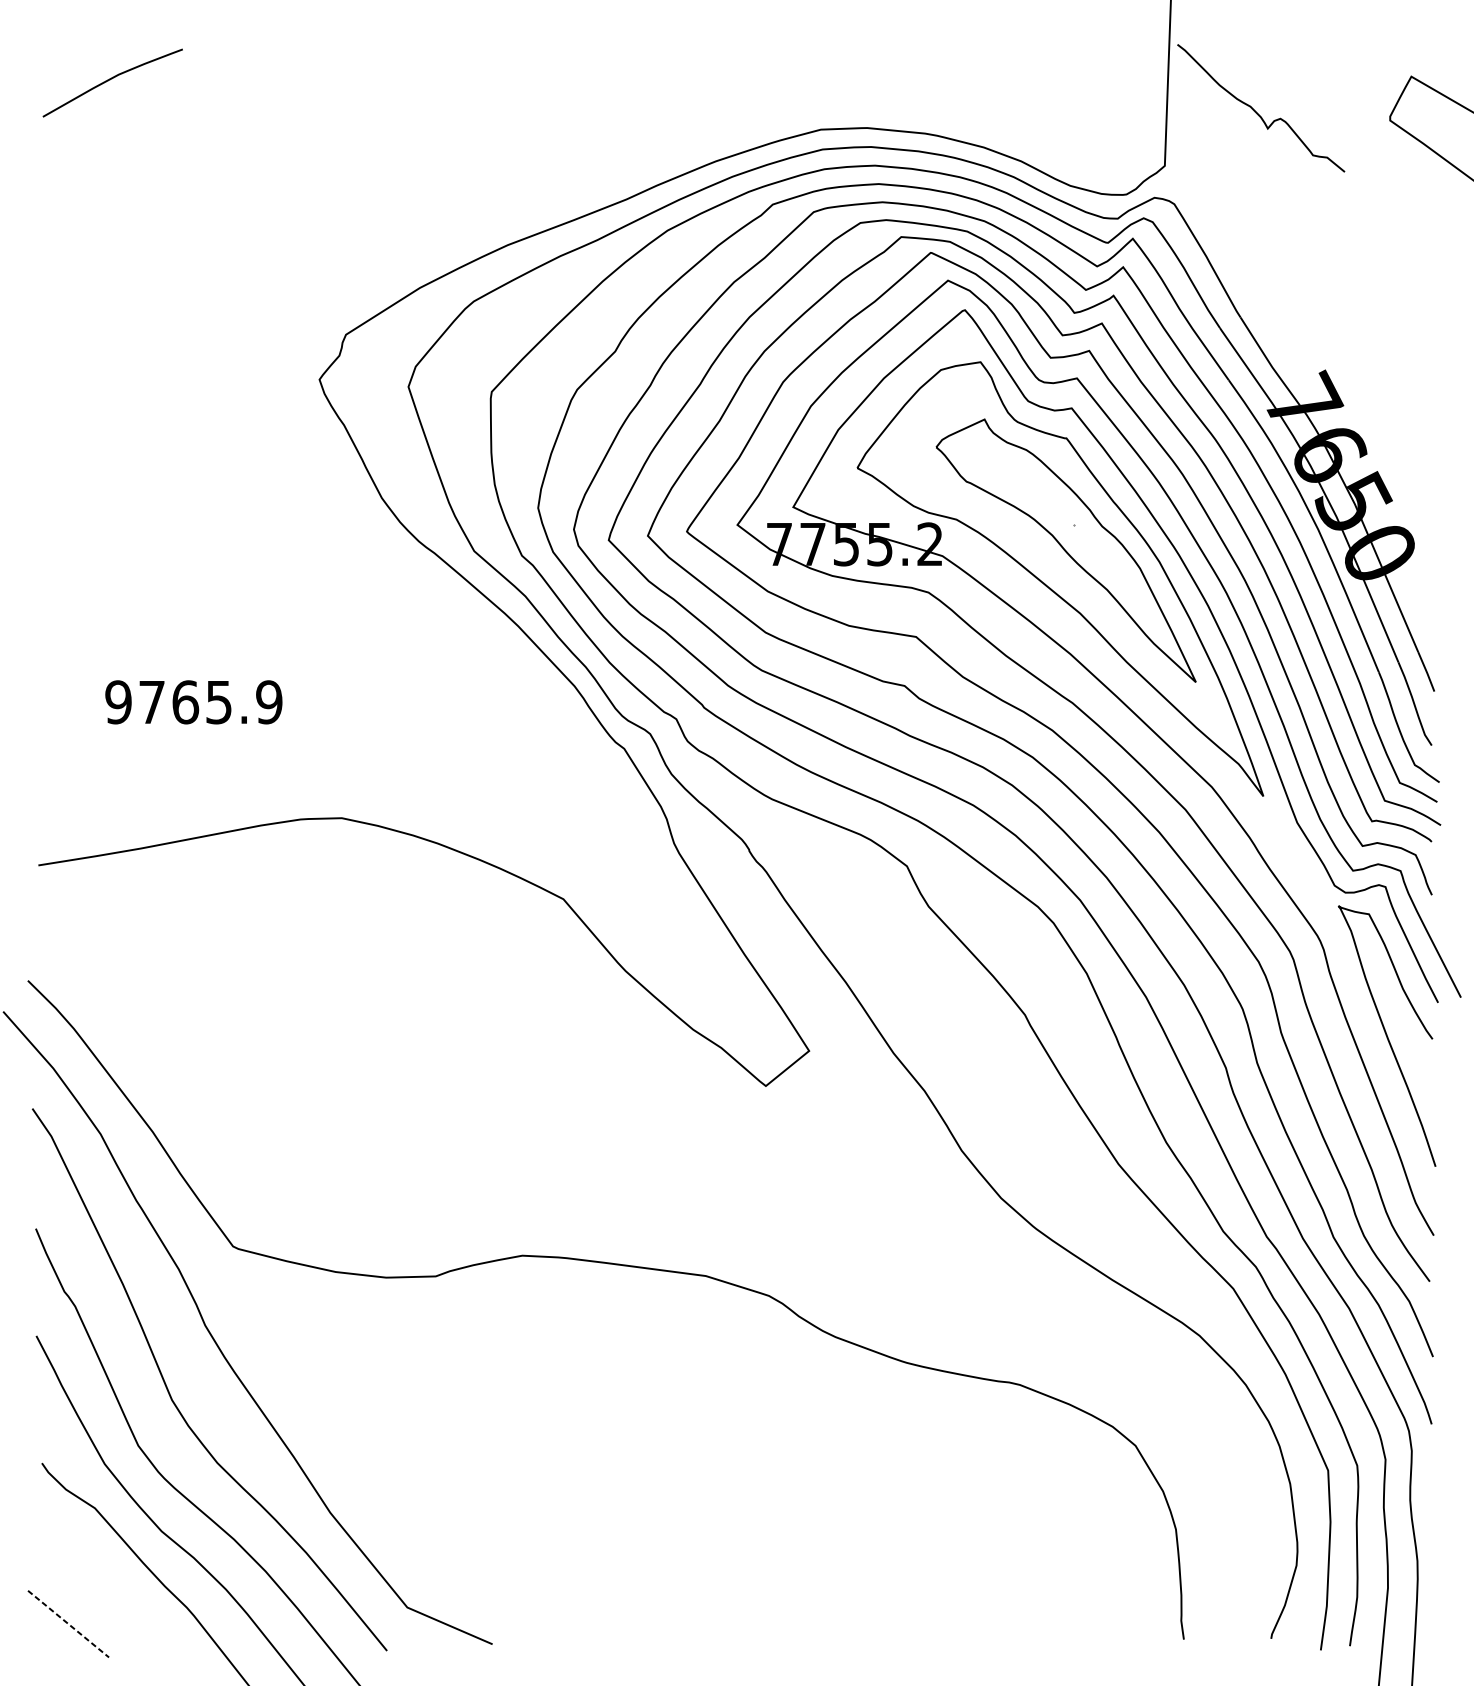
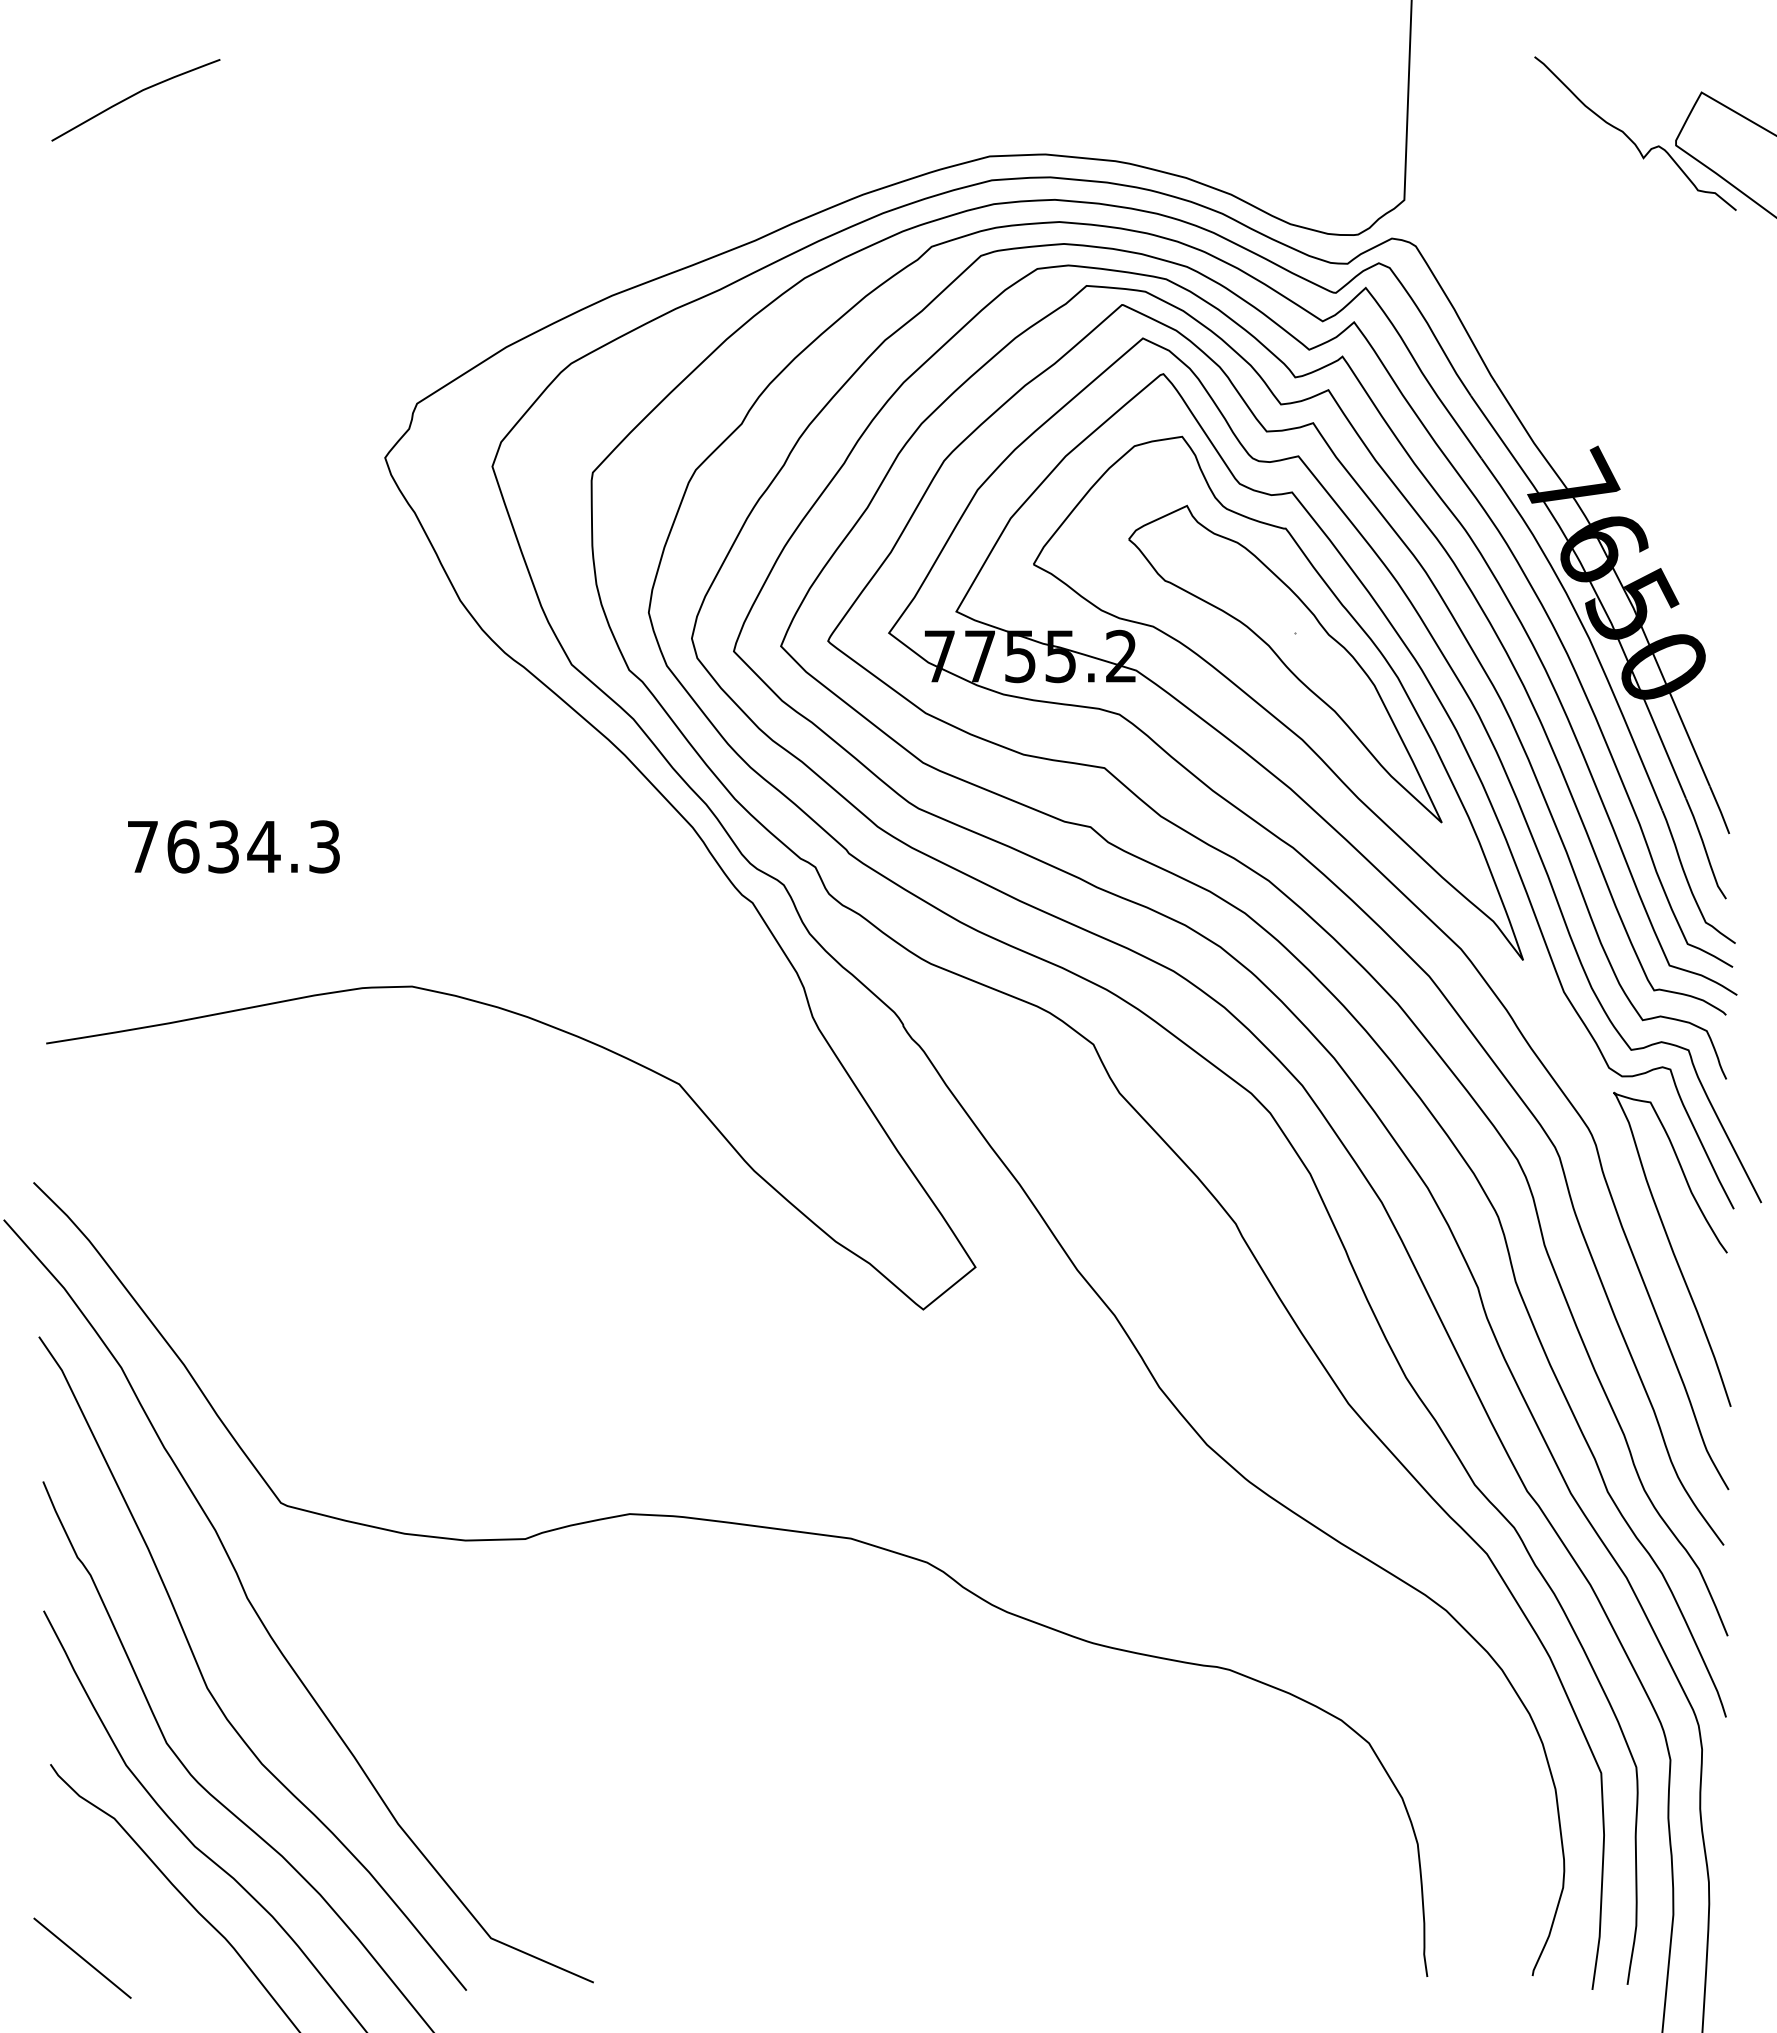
curve: (1257, 112) -> (1630, 138), moved
text: (193, 702) -> (233, 846), 9765.9 -> 7634.3
line: (68, 1624) -> (82, 1958), dashed -> solid

